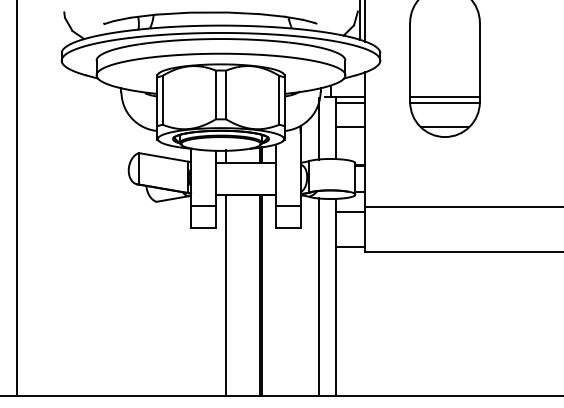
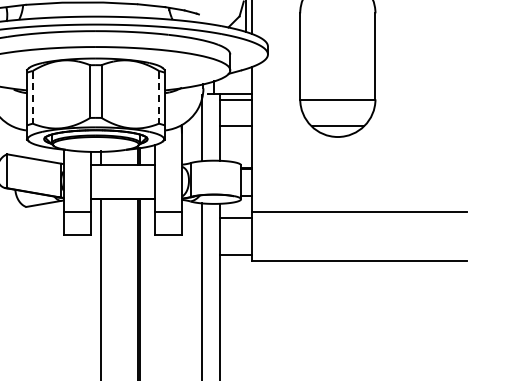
line: (444, 97) -> (337, 94), removed
line: (162, 100) -> (32, 97), solid -> dashed
line: (279, 100) -> (159, 97), solid -> dashed

